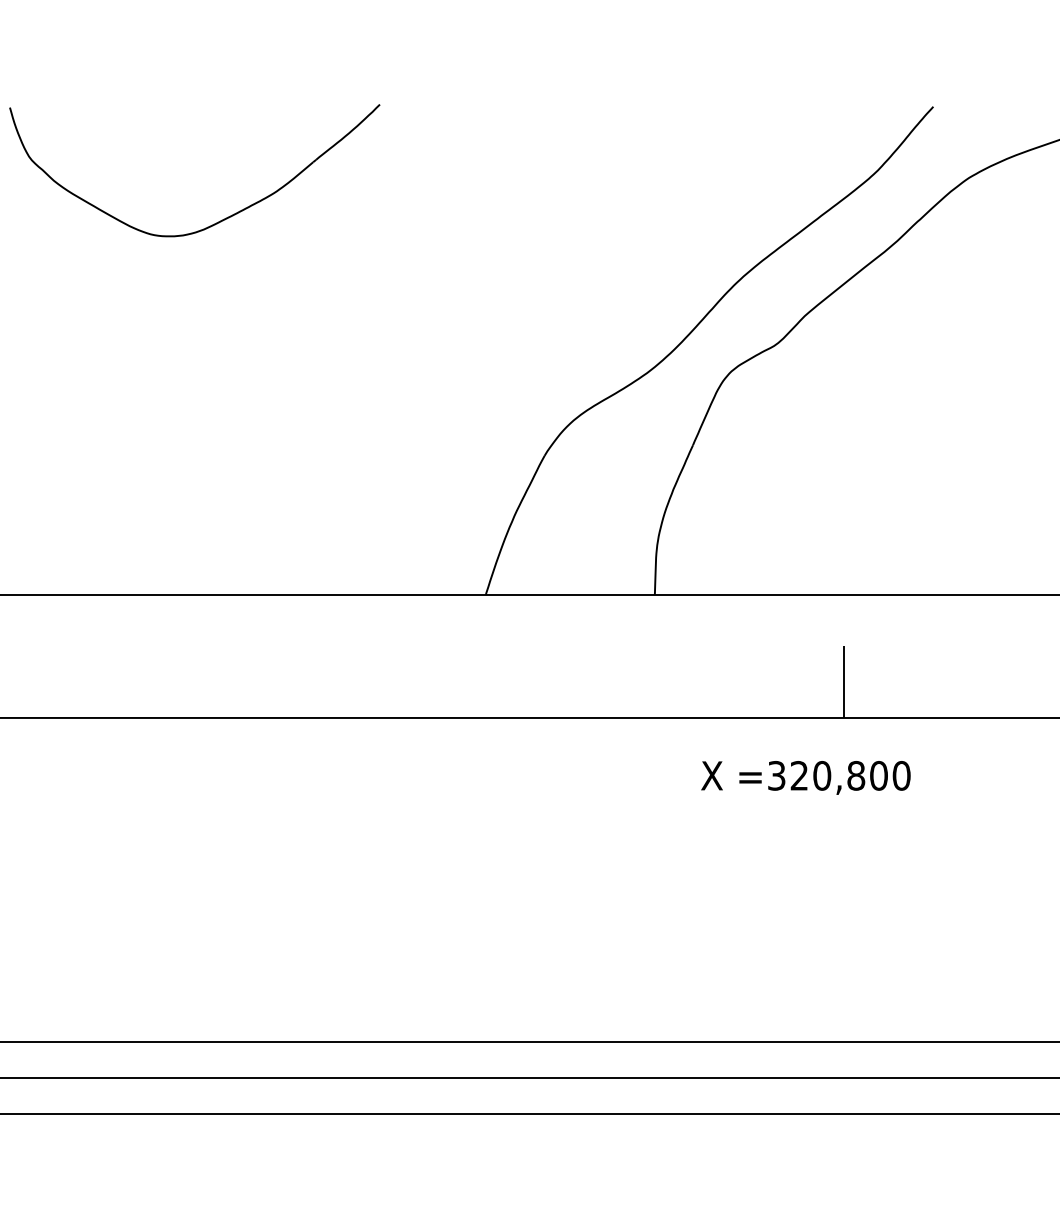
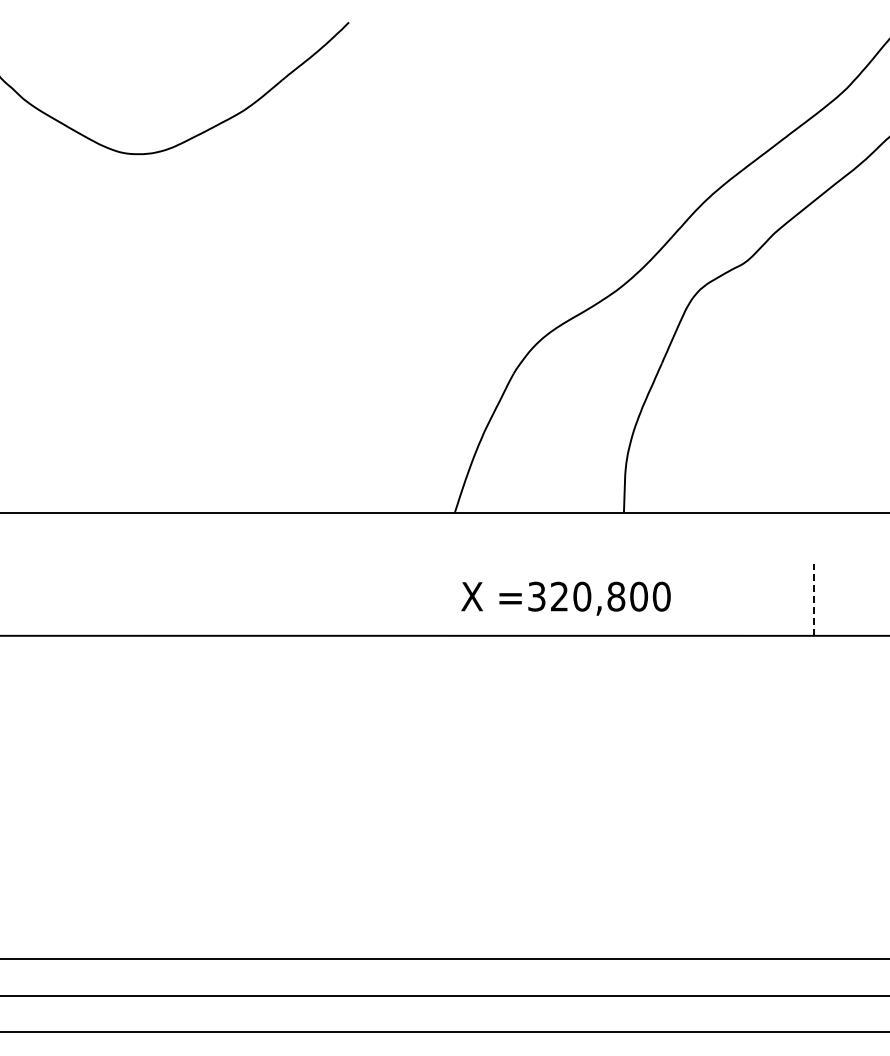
line: (844, 681) -> (813, 599), solid -> dashed
text: (805, 777) -> (565, 598), moved

